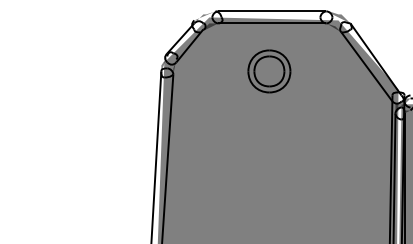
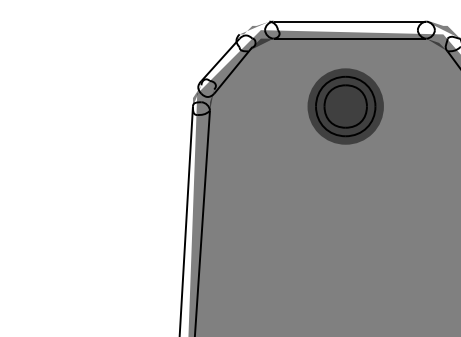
fill: (269, 71) -> (345, 106), added

